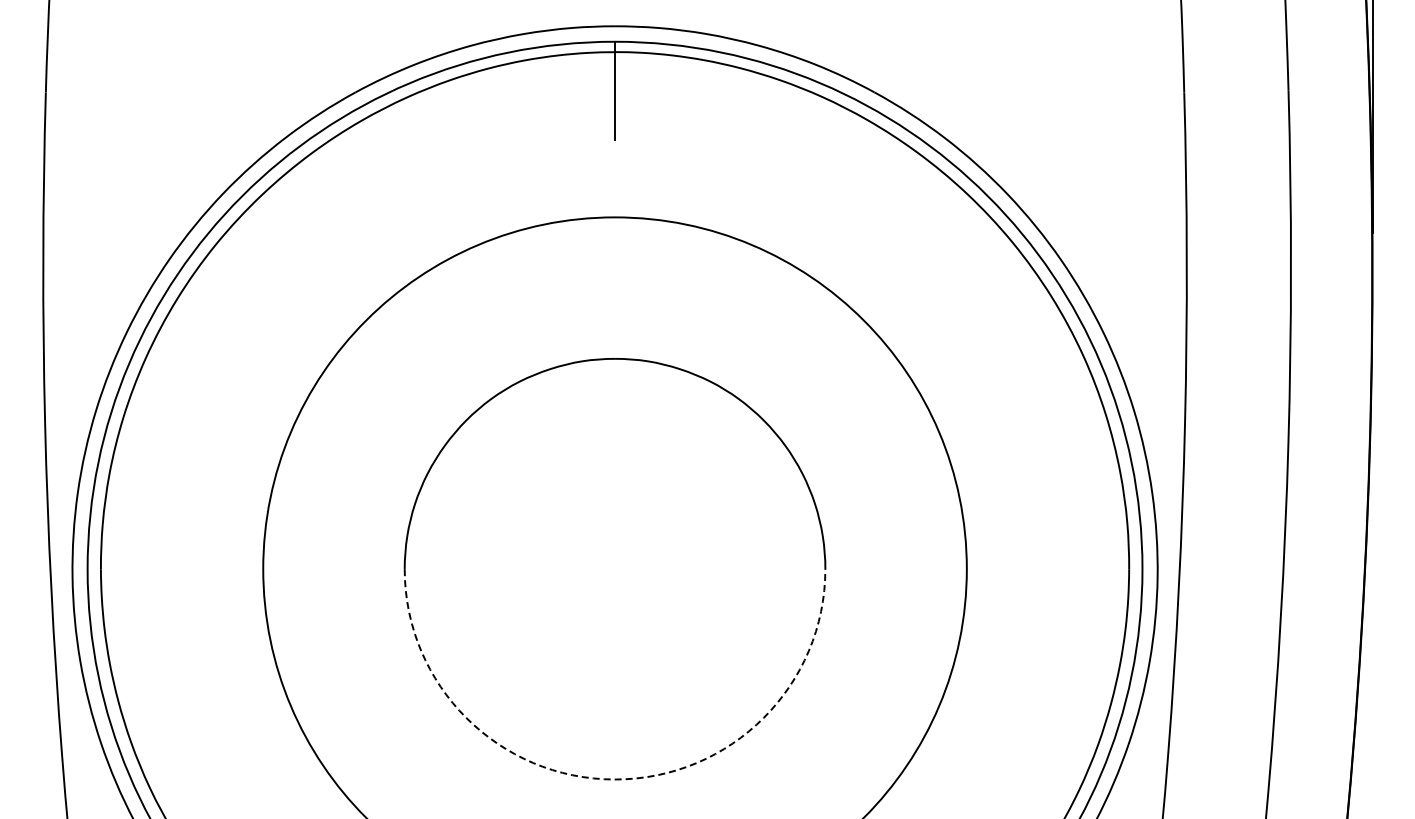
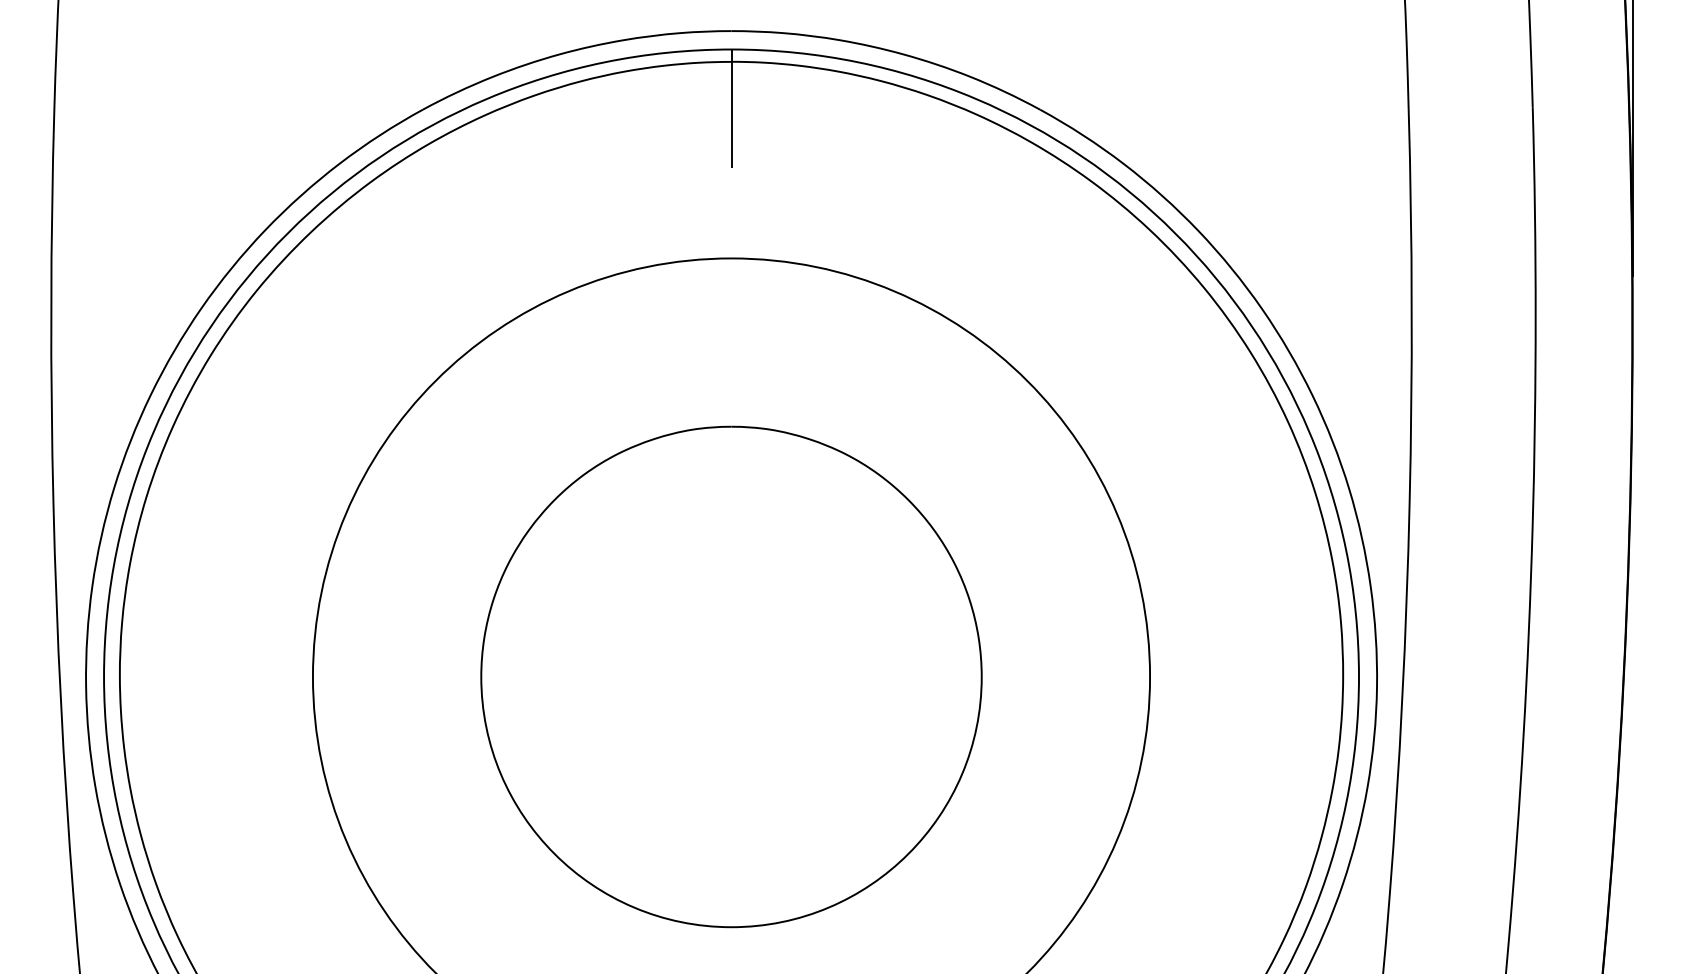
arc: (615, 779) -> (732, 927), dashed -> solid

